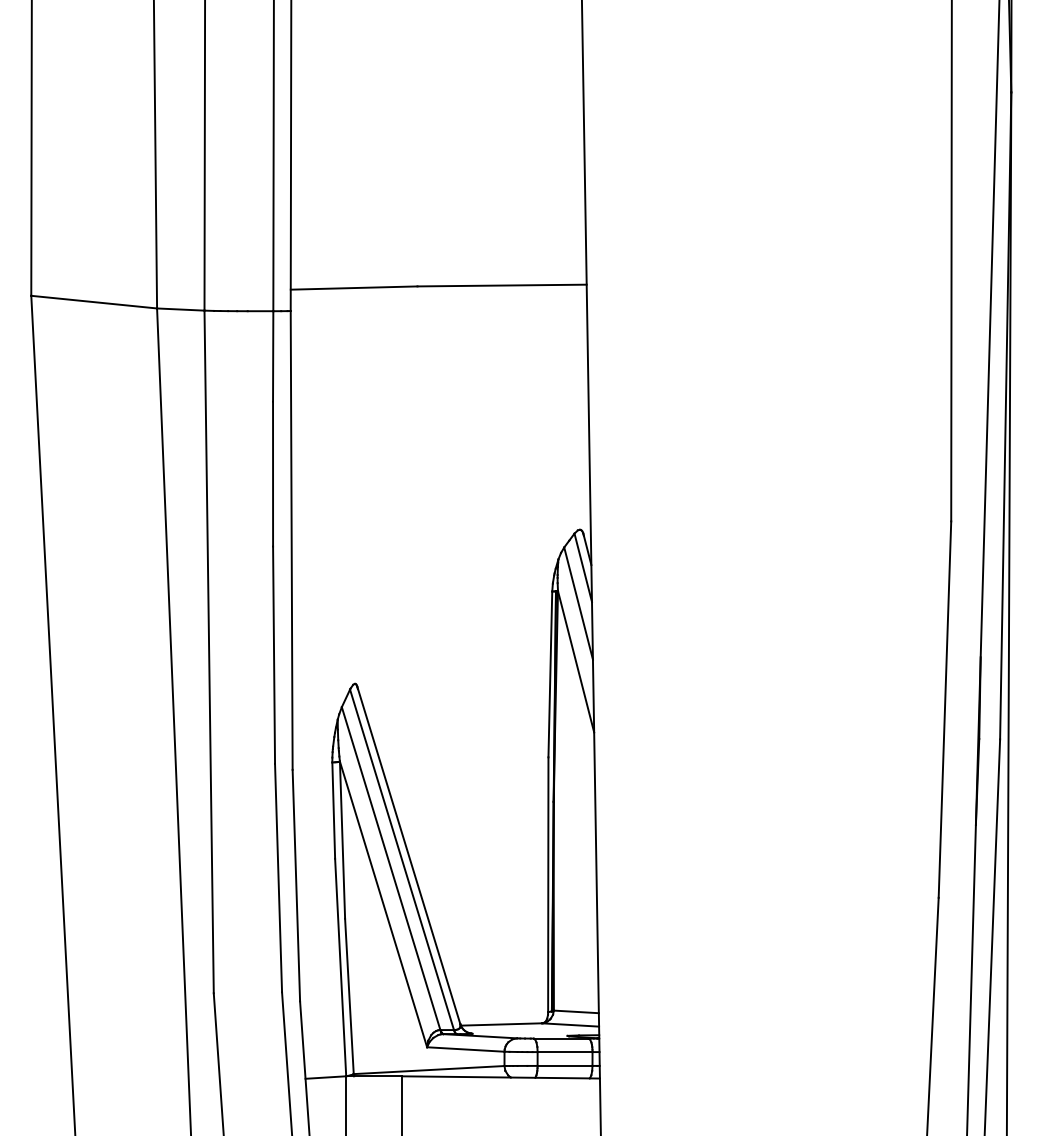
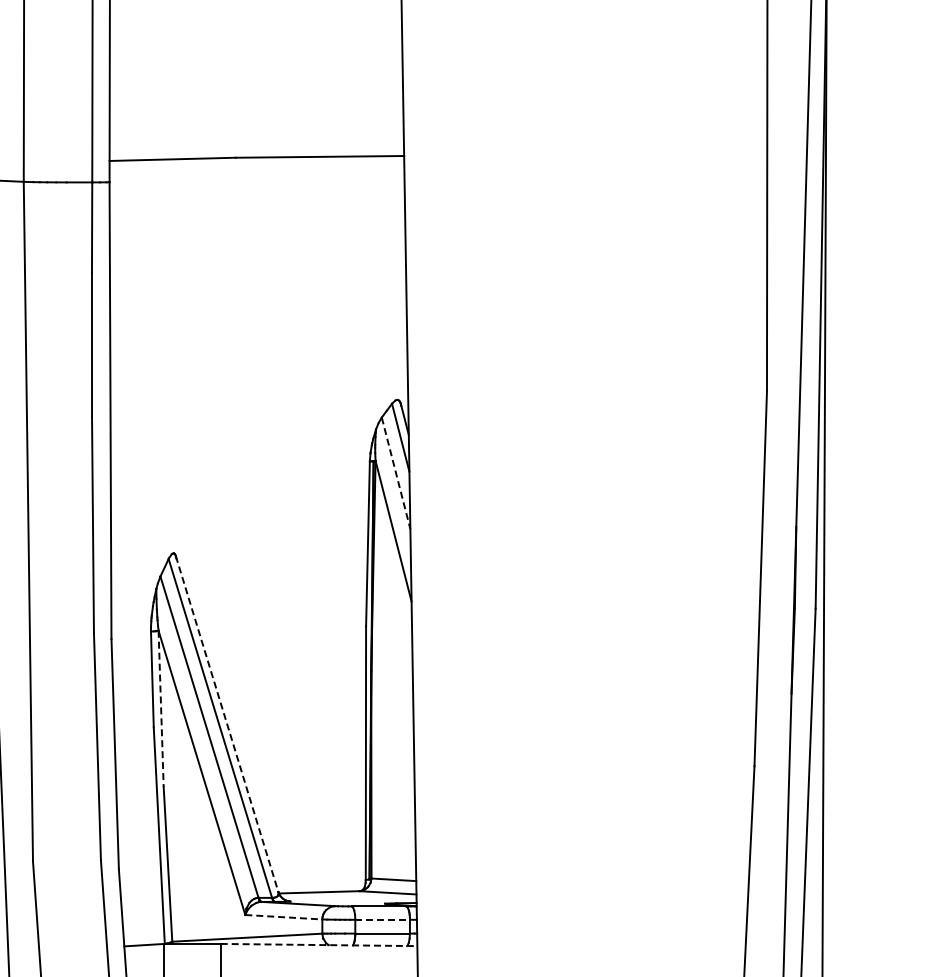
line: (578, 603) -> (396, 473), solid -> dashed
line: (342, 840) -> (161, 709), solid -> dashed
line: (408, 855) -> (226, 724), solid -> dashed
line: (465, 1049) -> (283, 917), solid -> dashed
line: (565, 1052) -> (383, 920), solid -> dashed
line: (501, 1077) -> (319, 945), solid -> dashed

